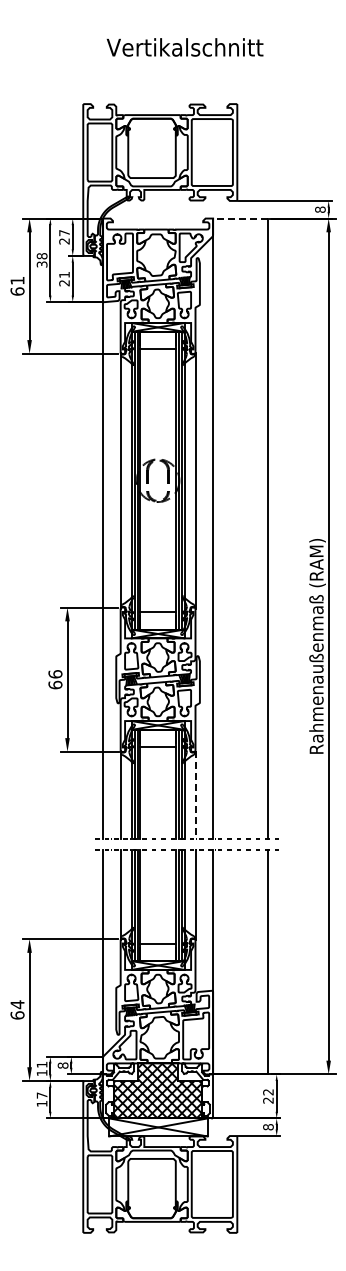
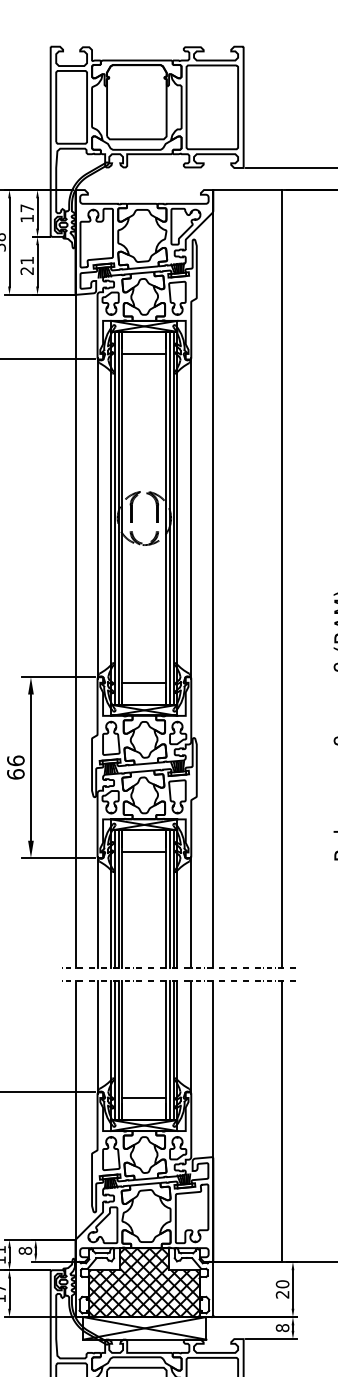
line: (240, 218) -> (247, 189), dashed -> solid
text: (64, 241) -> (27, 218), 27 -> 17
line: (195, 795) -> (191, 912), dashed -> solid
text: (268, 1092) -> (282, 1284), 22 -> 20

